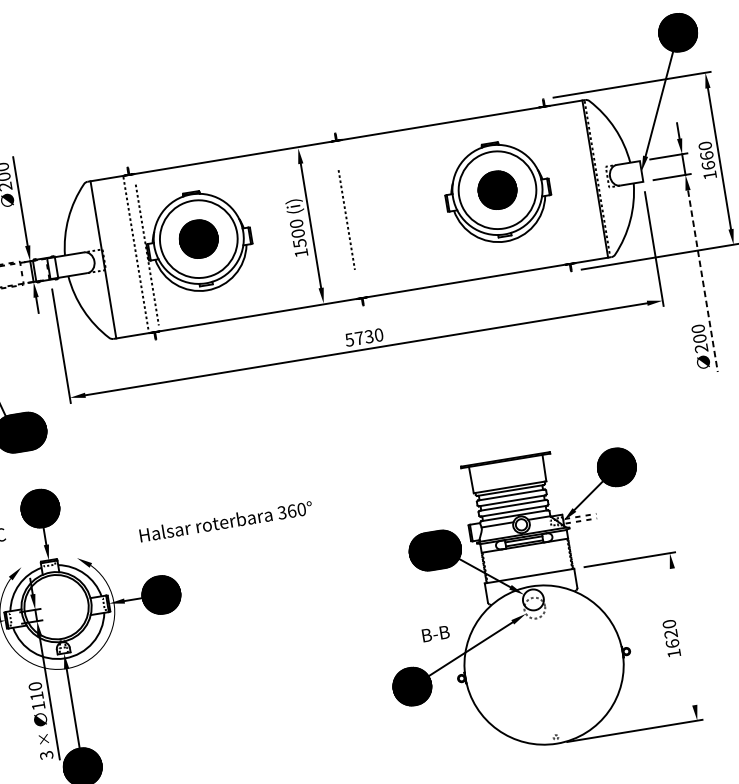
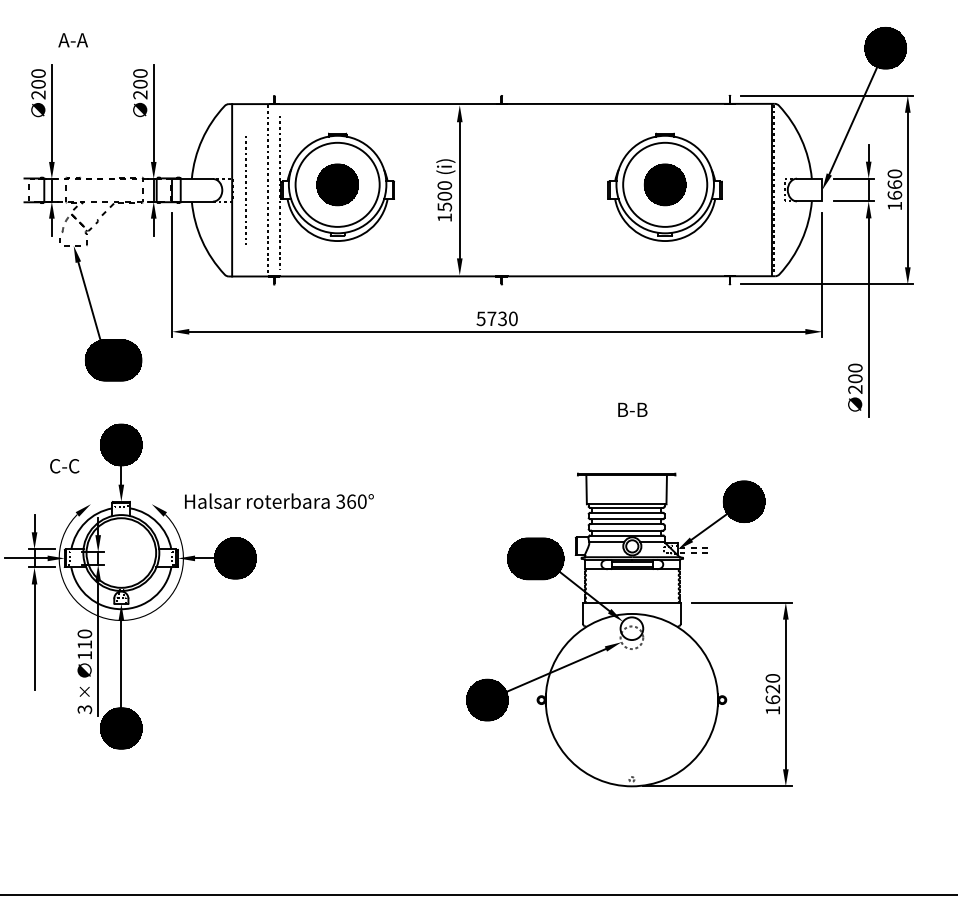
line: (346, 218) -> (245, 188), moved
line: (702, 280) -> (868, 317), dashed -> solid
text: (226, 520) -> (279, 500), moved
text: (435, 633) -> (632, 409), moved
line: (683, 636) -> (785, 694), added

